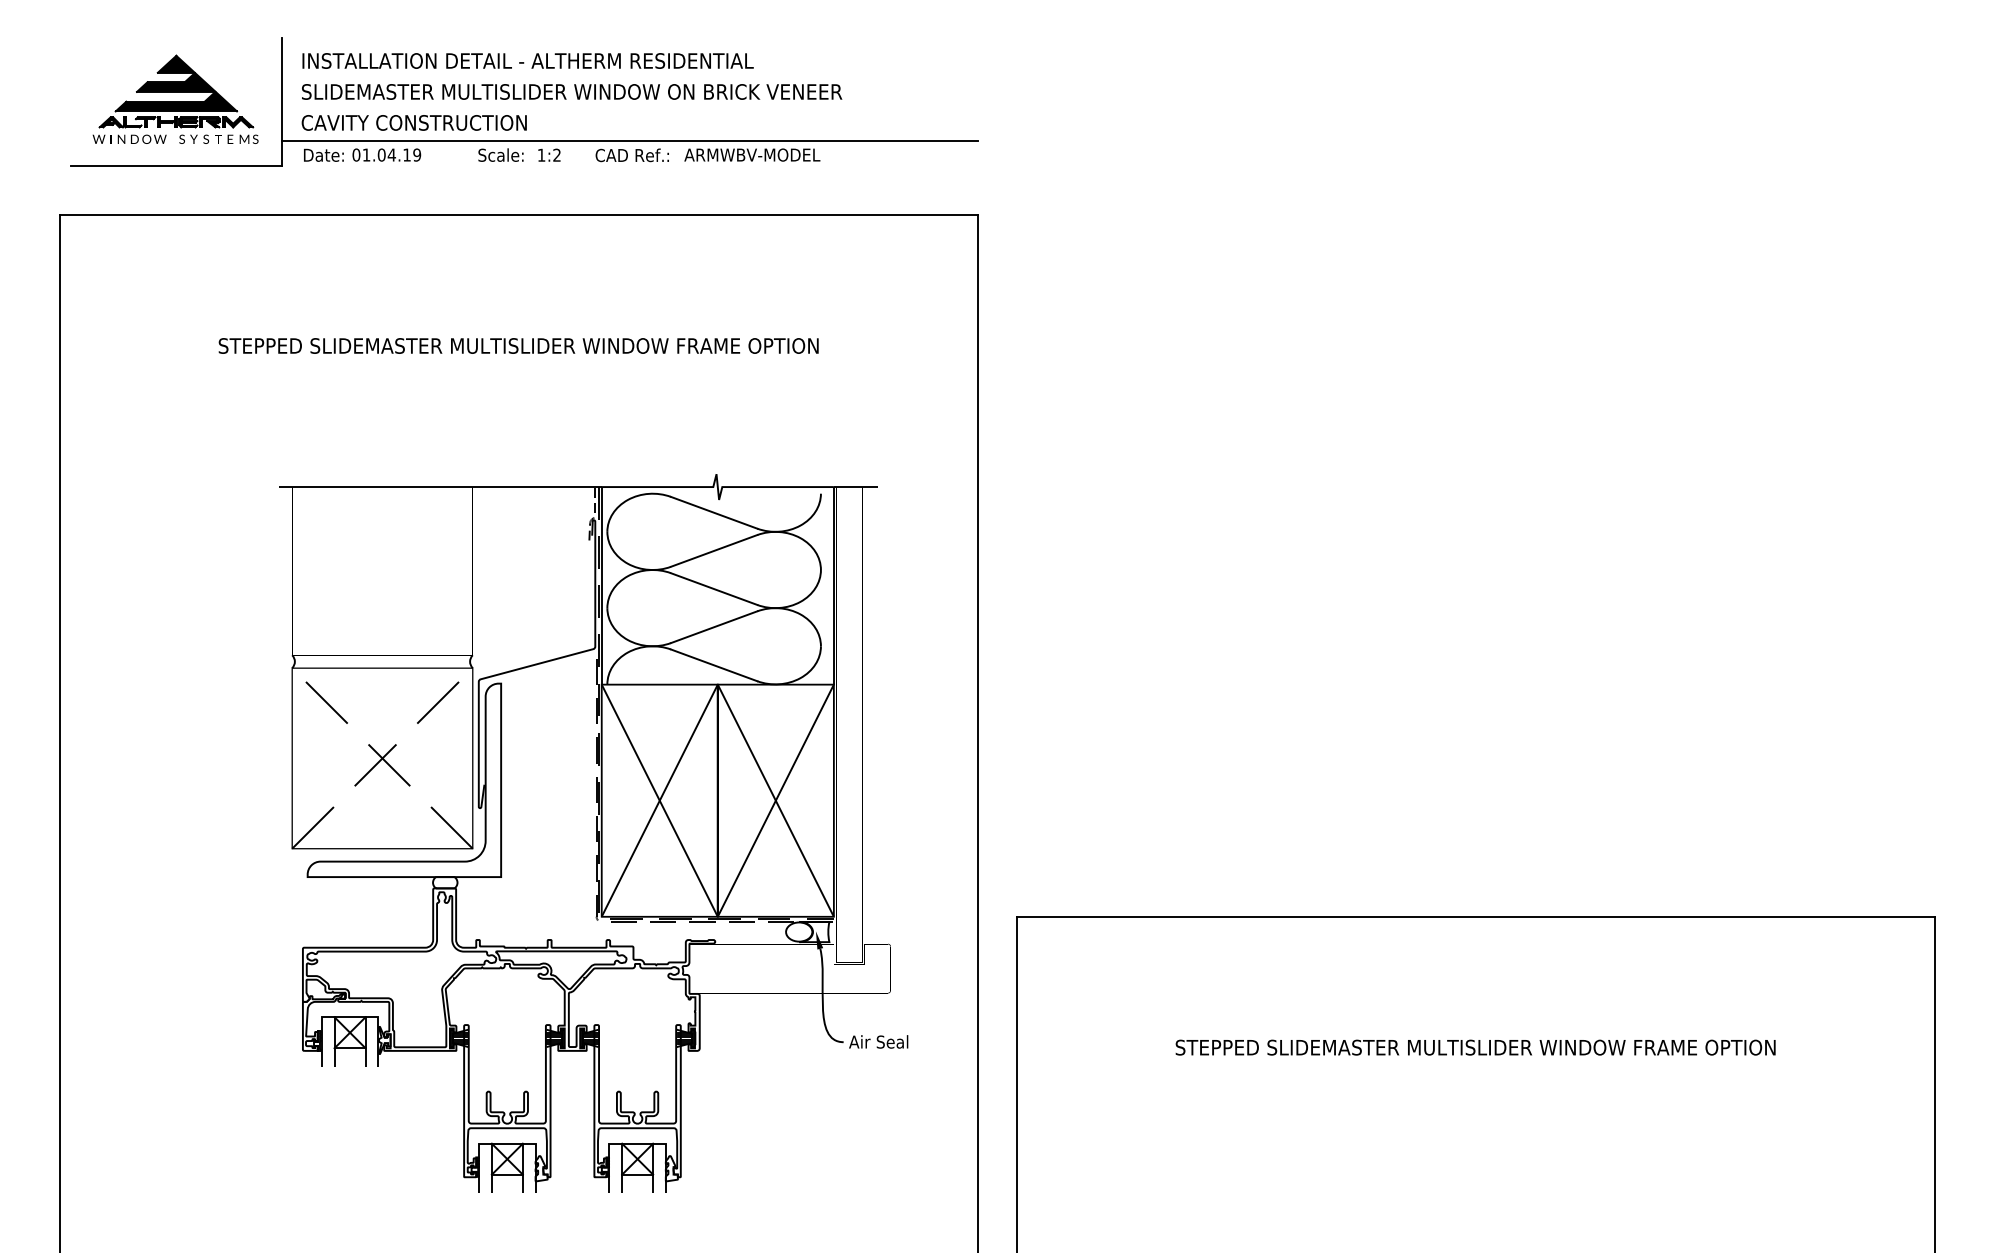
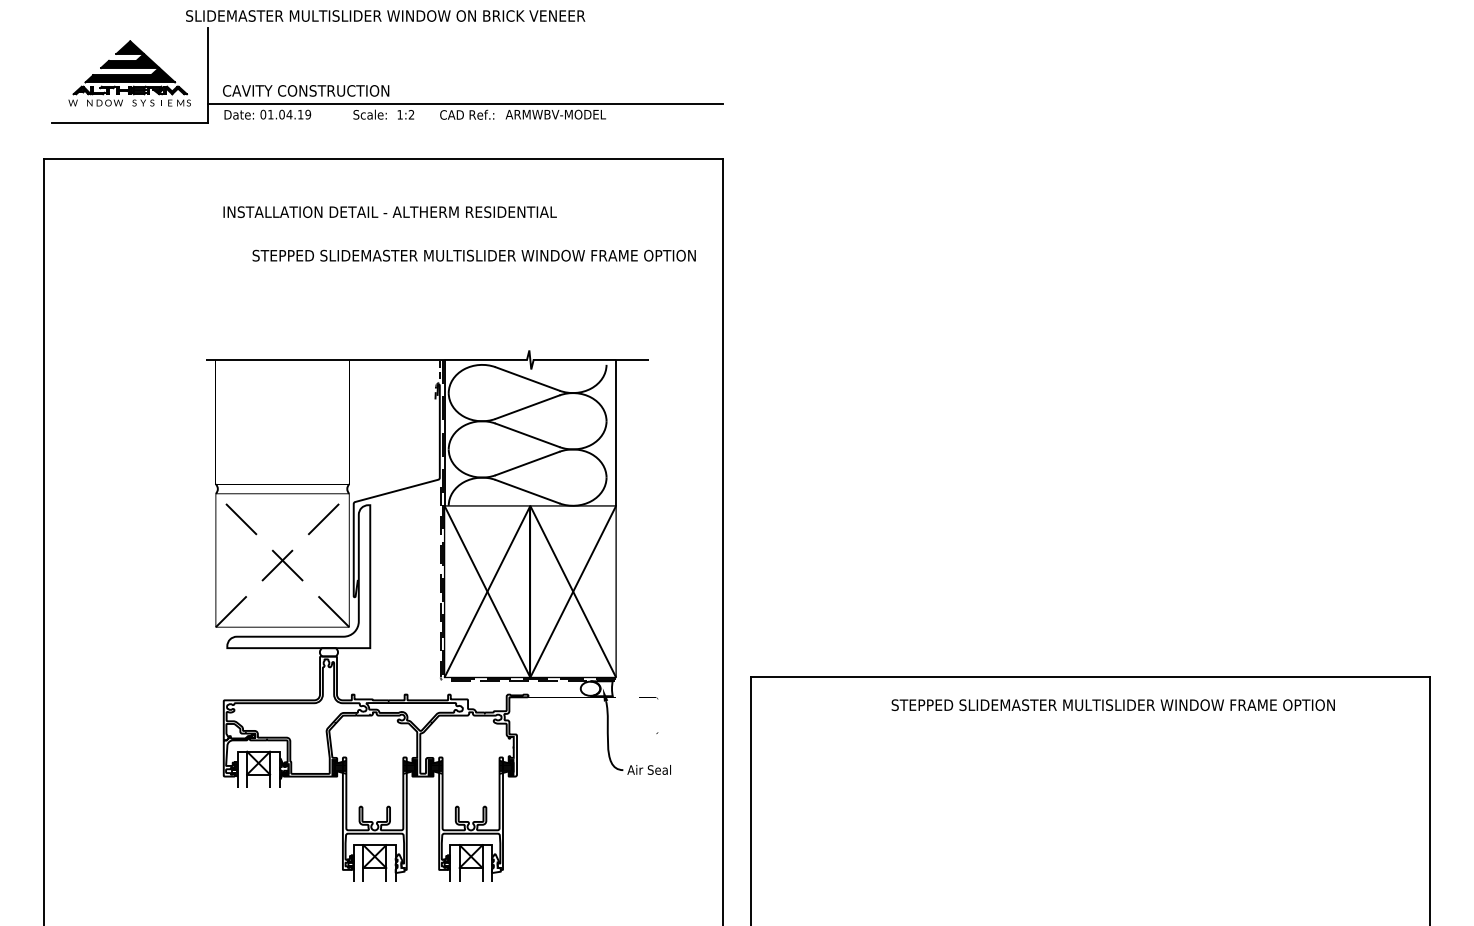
text: (527, 60) -> (389, 211), moved
text: (571, 91) -> (385, 15), moved
text: (517, 345) -> (473, 255), moved
text: (1474, 1046) -> (1112, 704), moved

